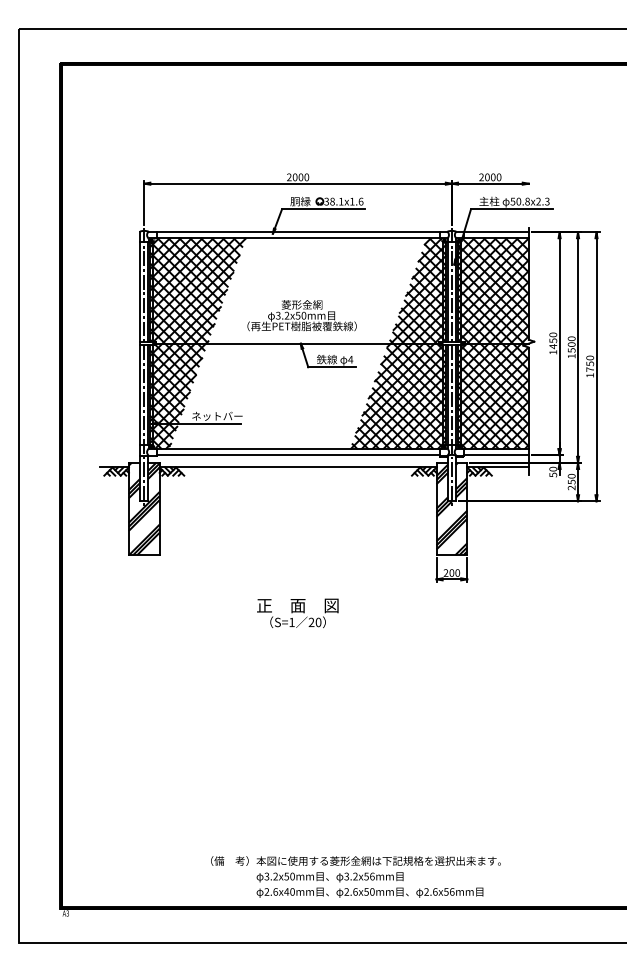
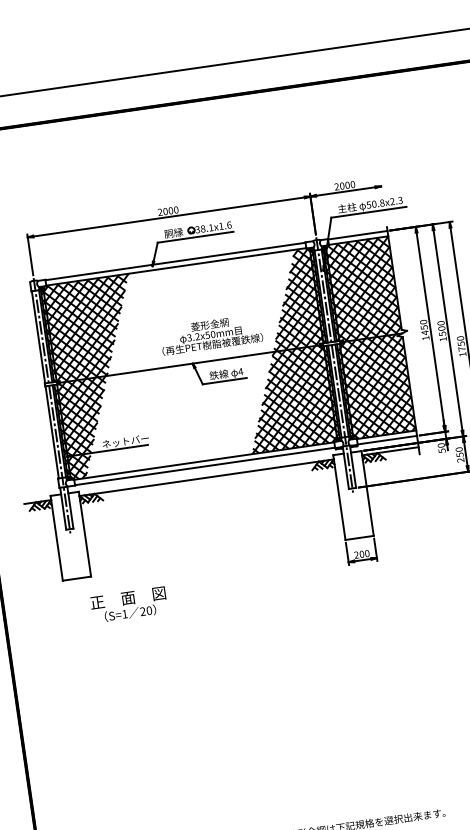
text: (301, 315) -> (210, 334), moved
hatch: (143, 508) -> (70, 535), removed
hatch: (451, 508) -> (353, 495), removed
text: (297, 613) -> (128, 605), moved

